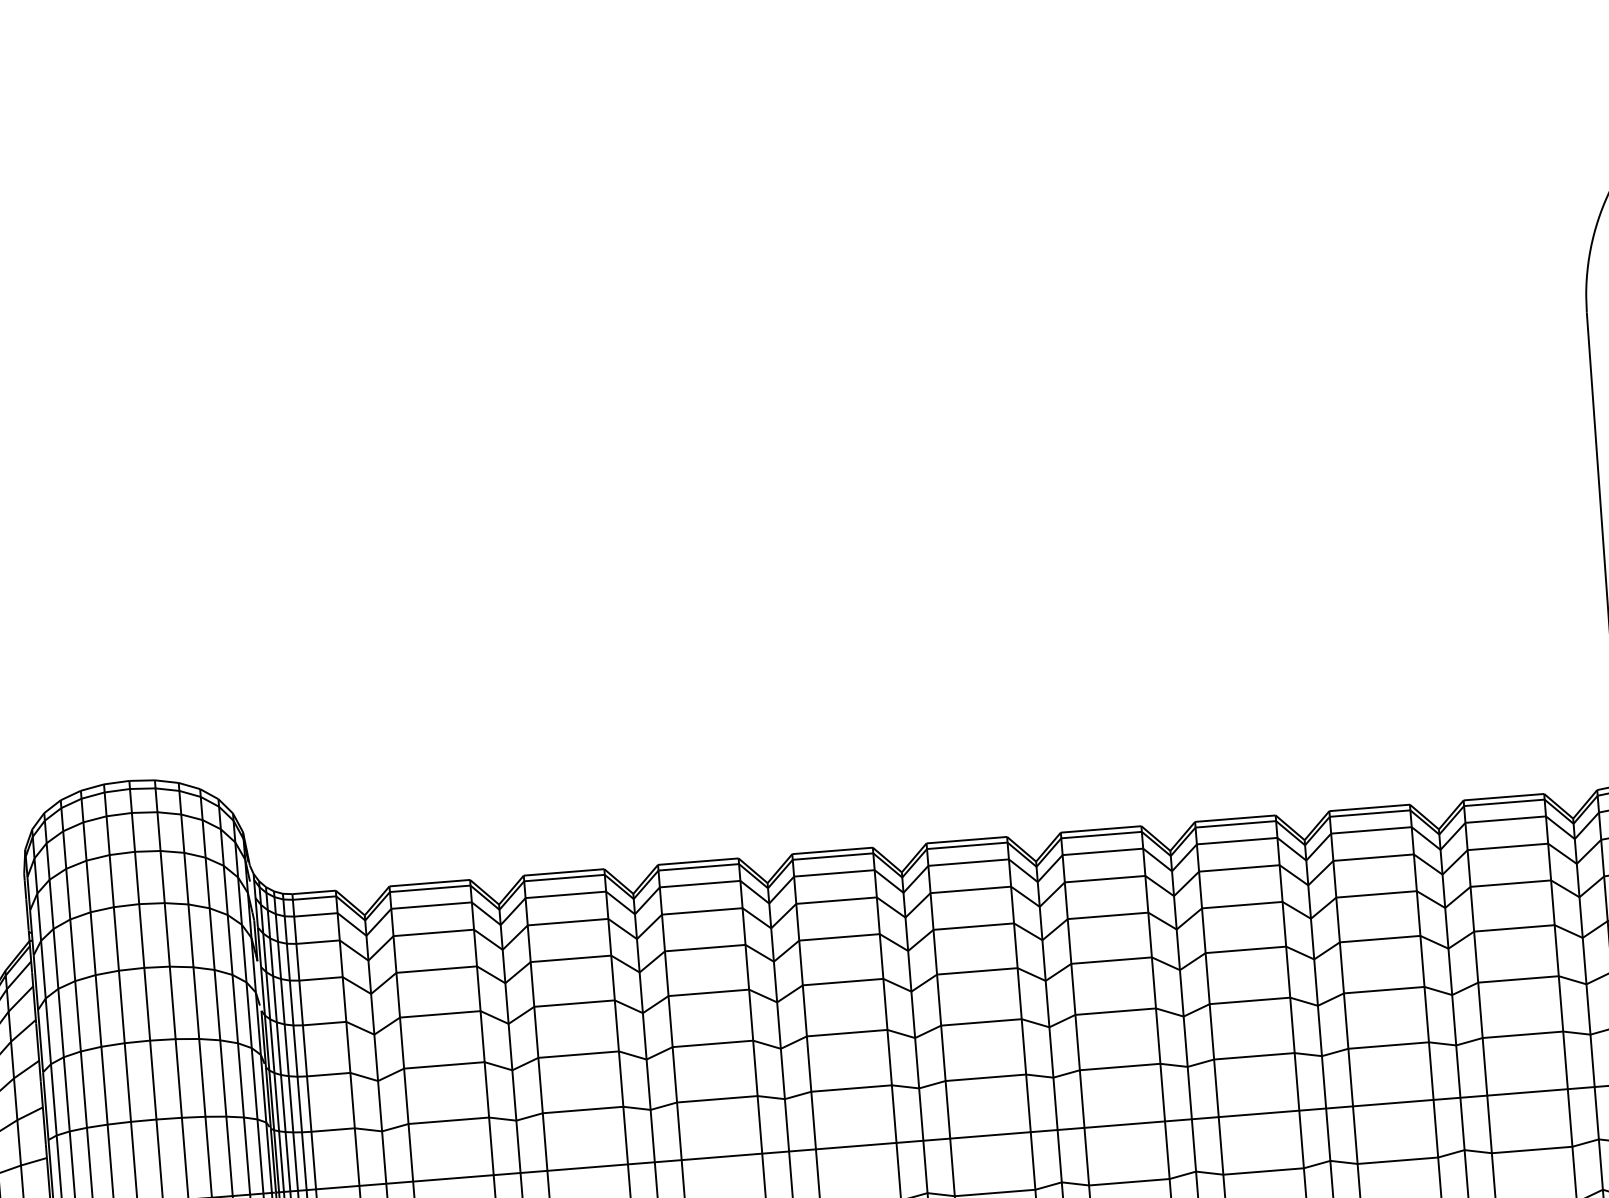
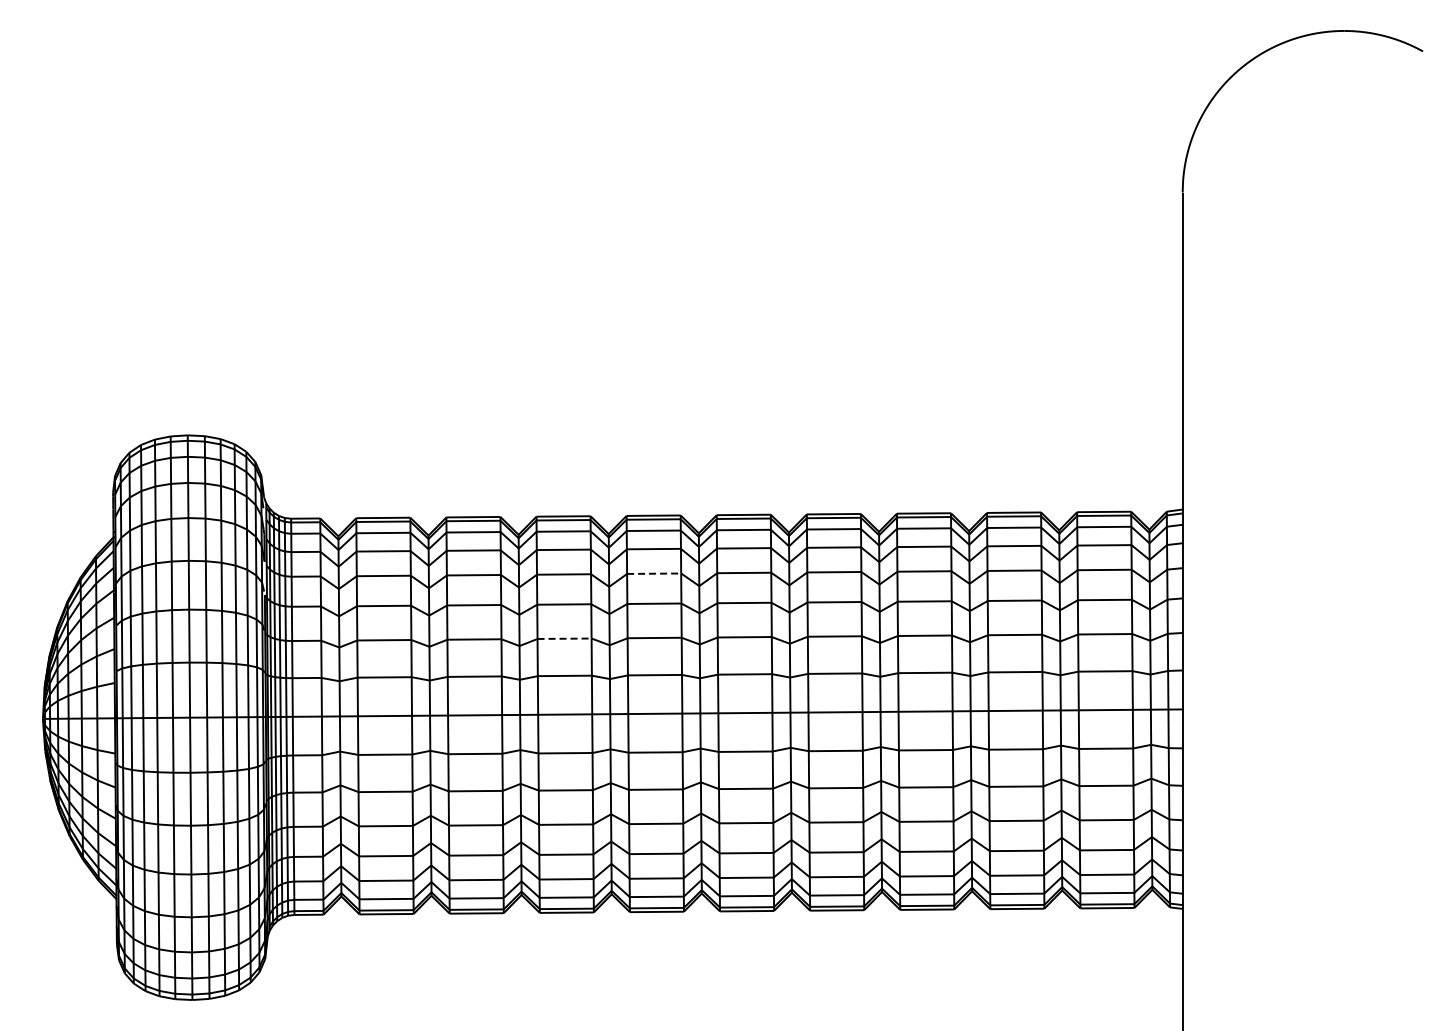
line: (840, 937) -> (654, 573), solid -> dashed
line: (714, 1043) -> (565, 638), solid -> dashed

